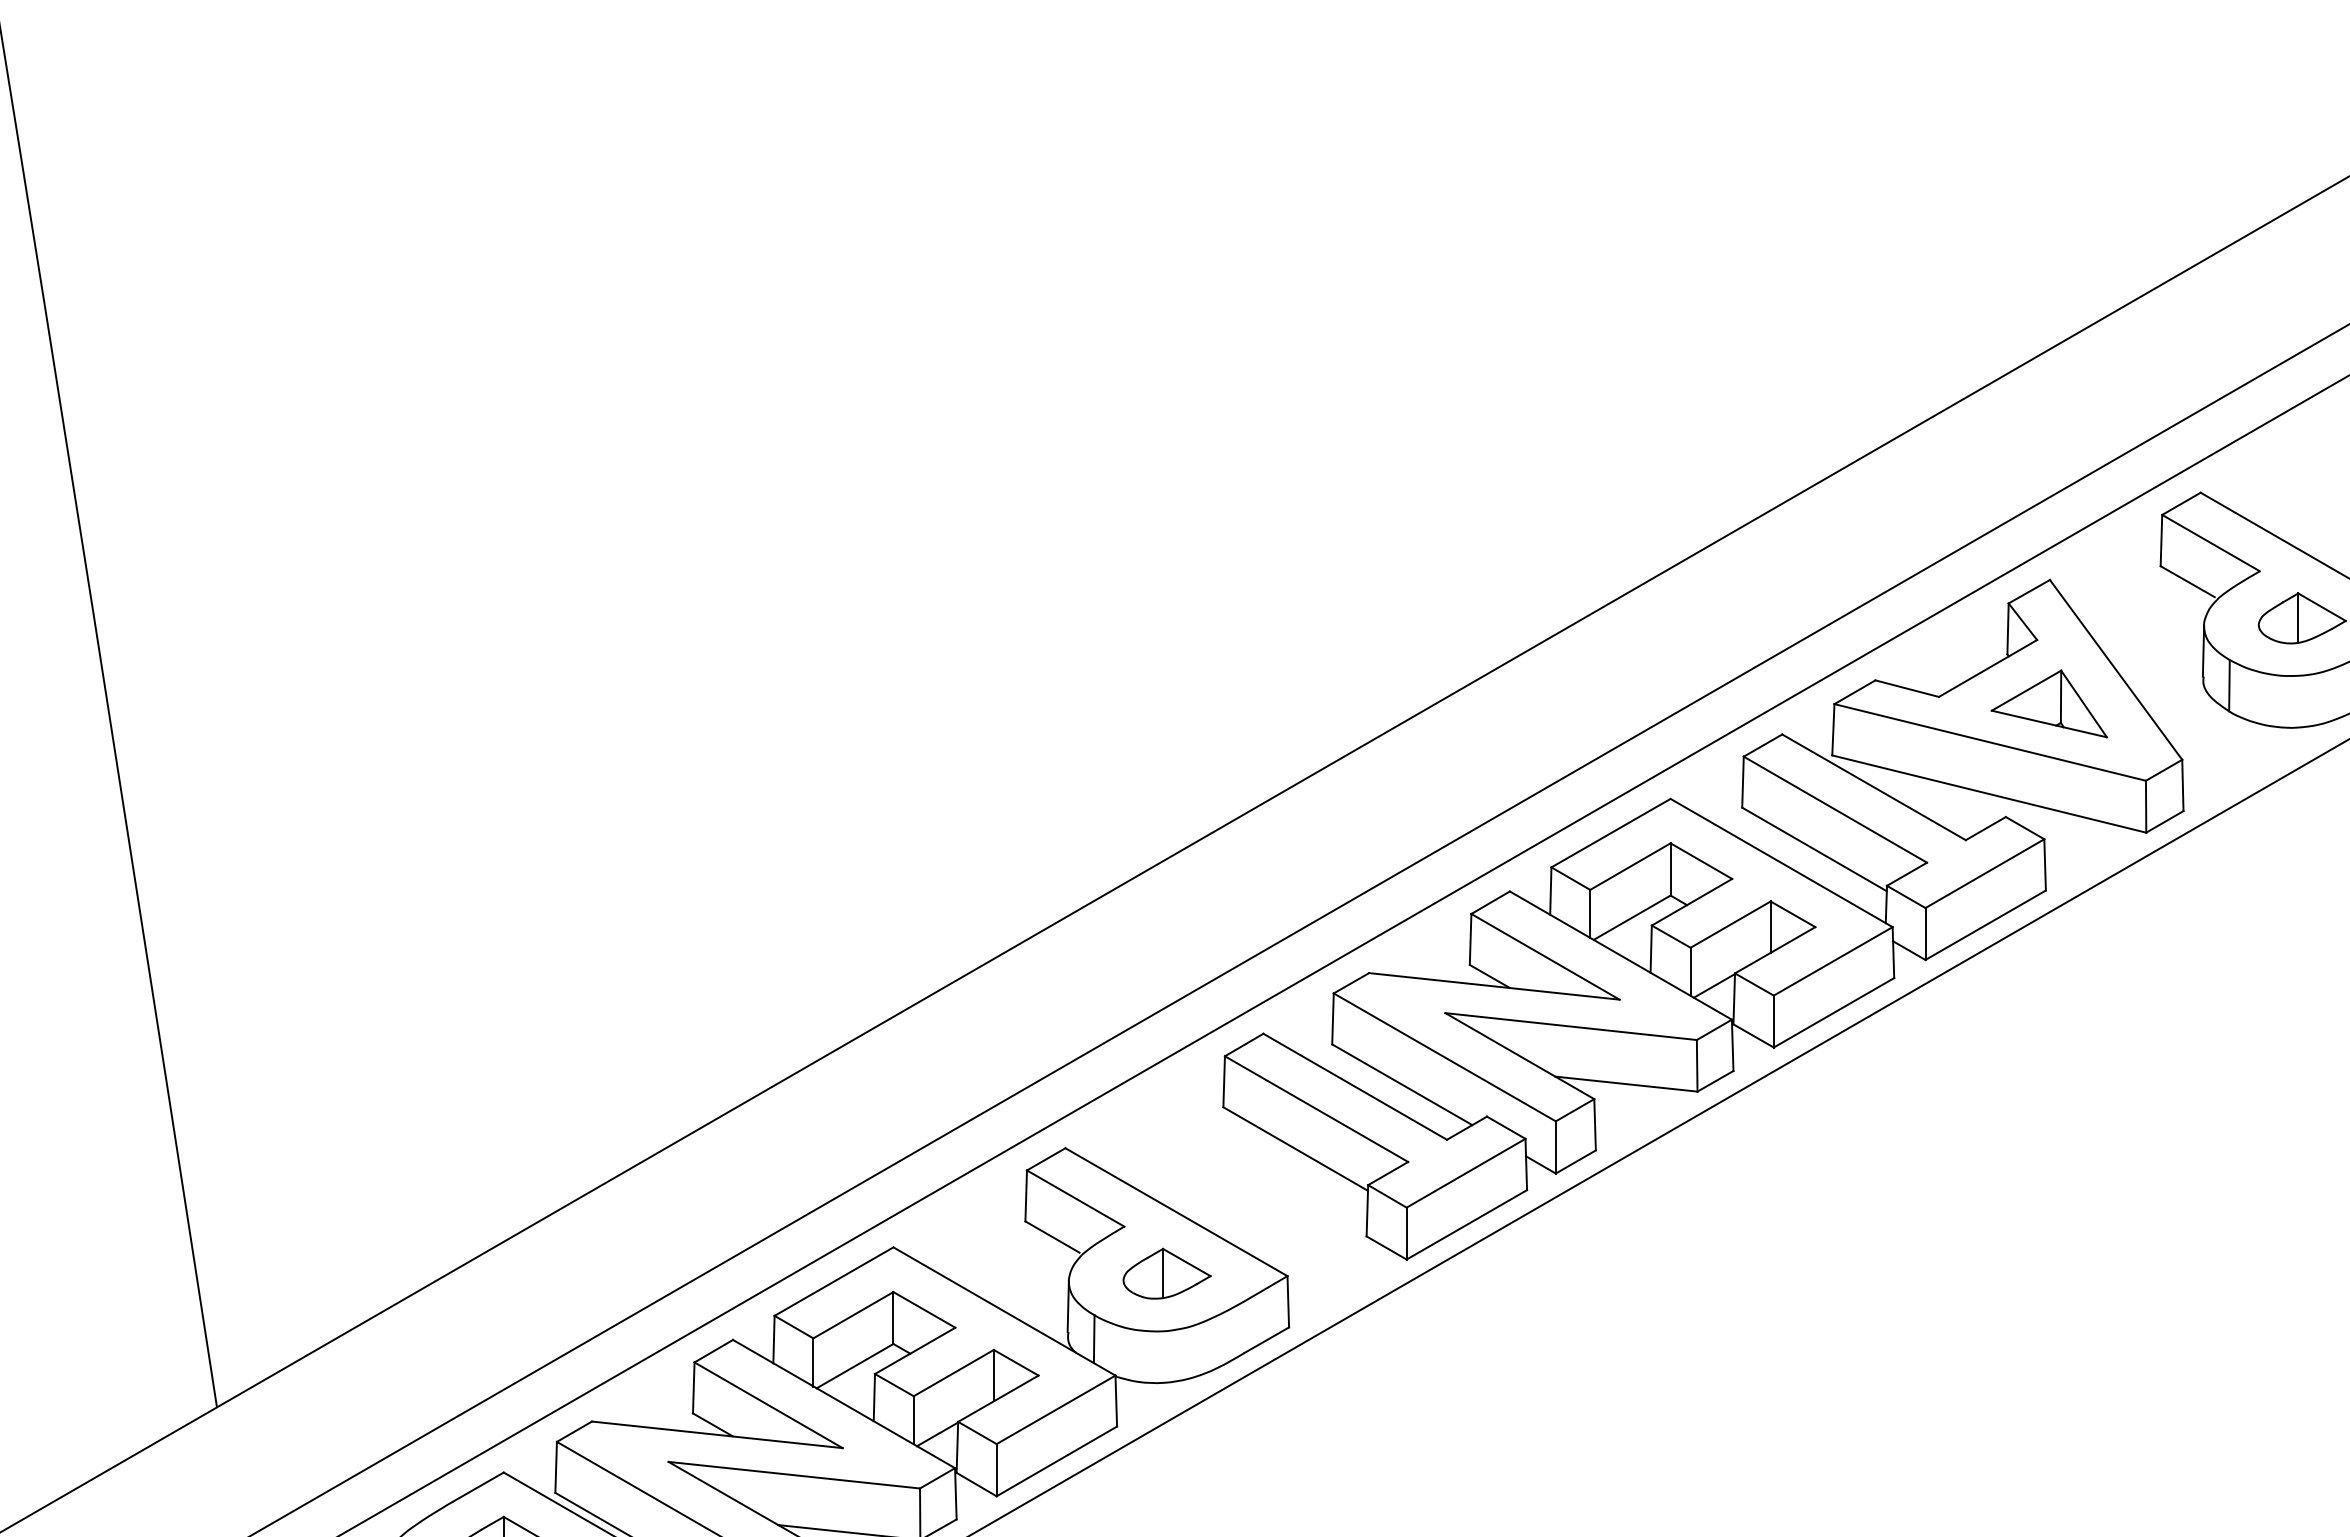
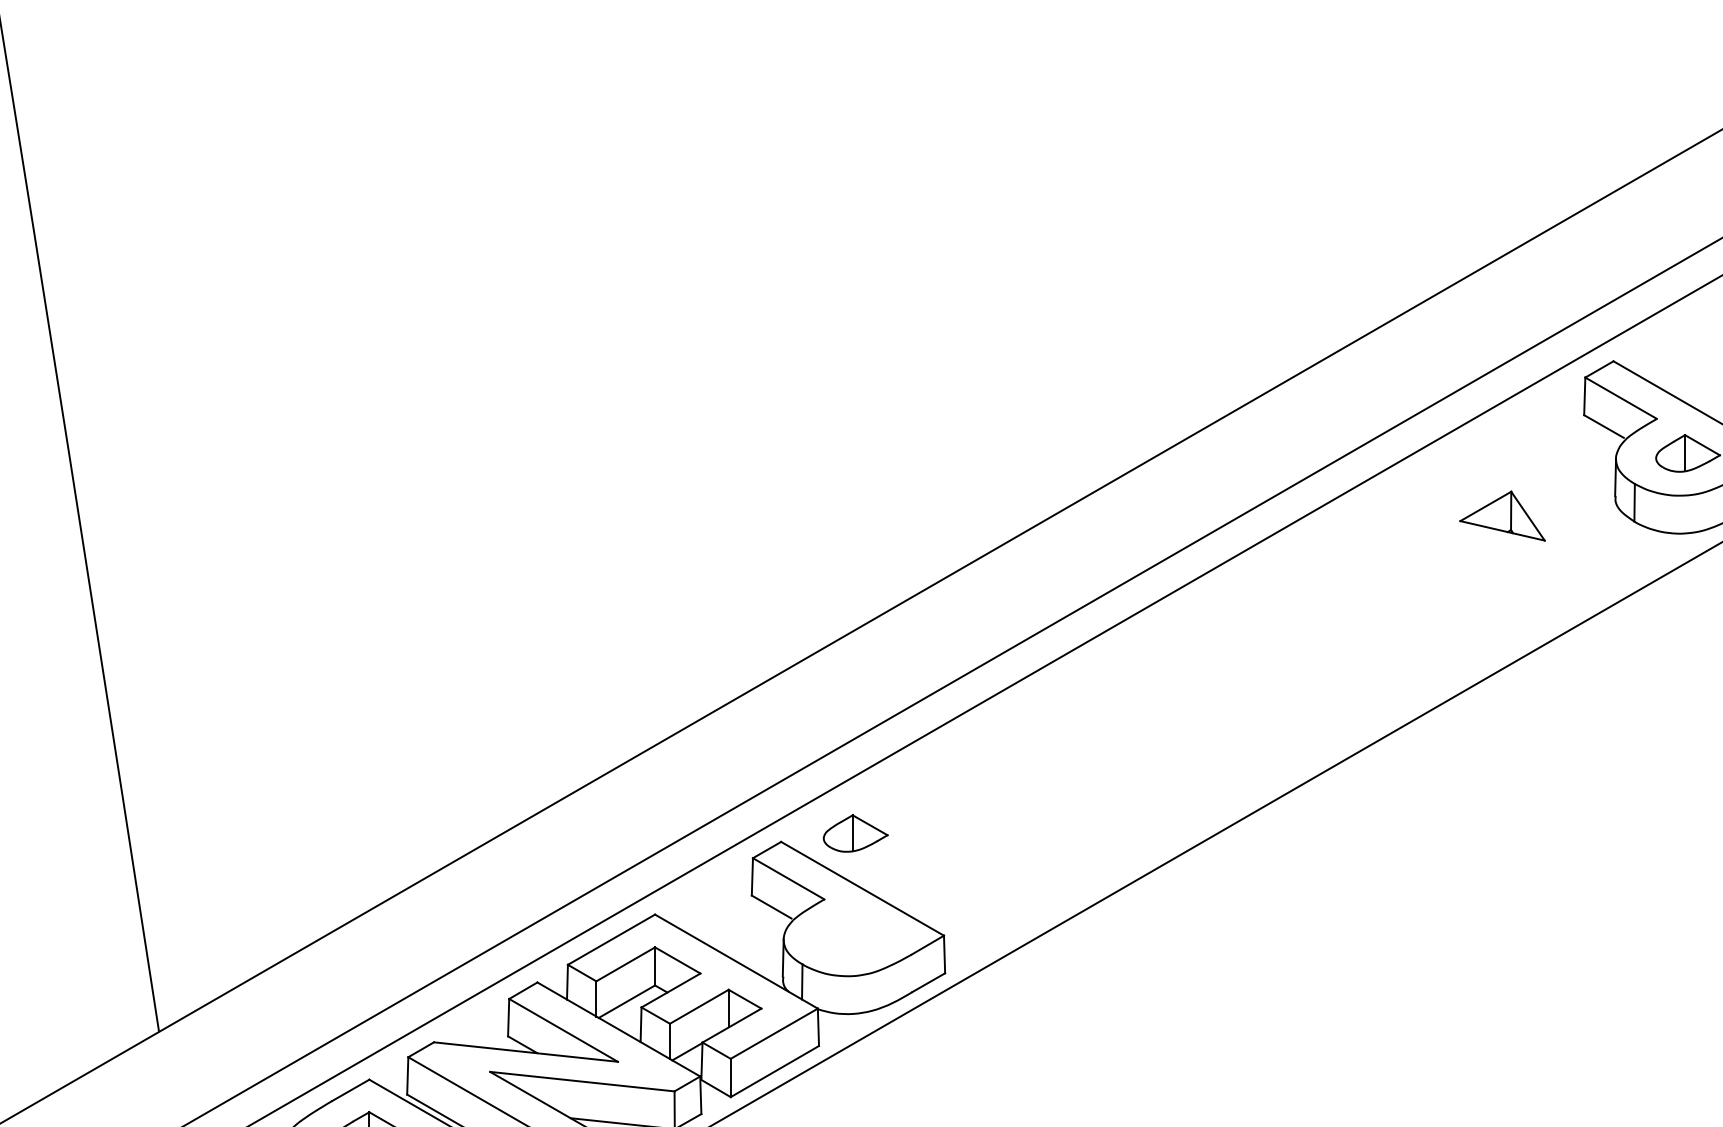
part: (1703, 919) -> (1248, 674), removed
part: (1166, 1273) -> (855, 833), moved

